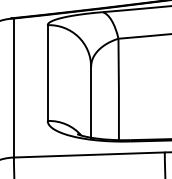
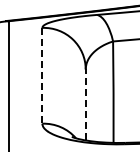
line: (47, 73) -> (42, 76), solid -> dashed
line: (91, 102) -> (86, 105), solid -> dashed

